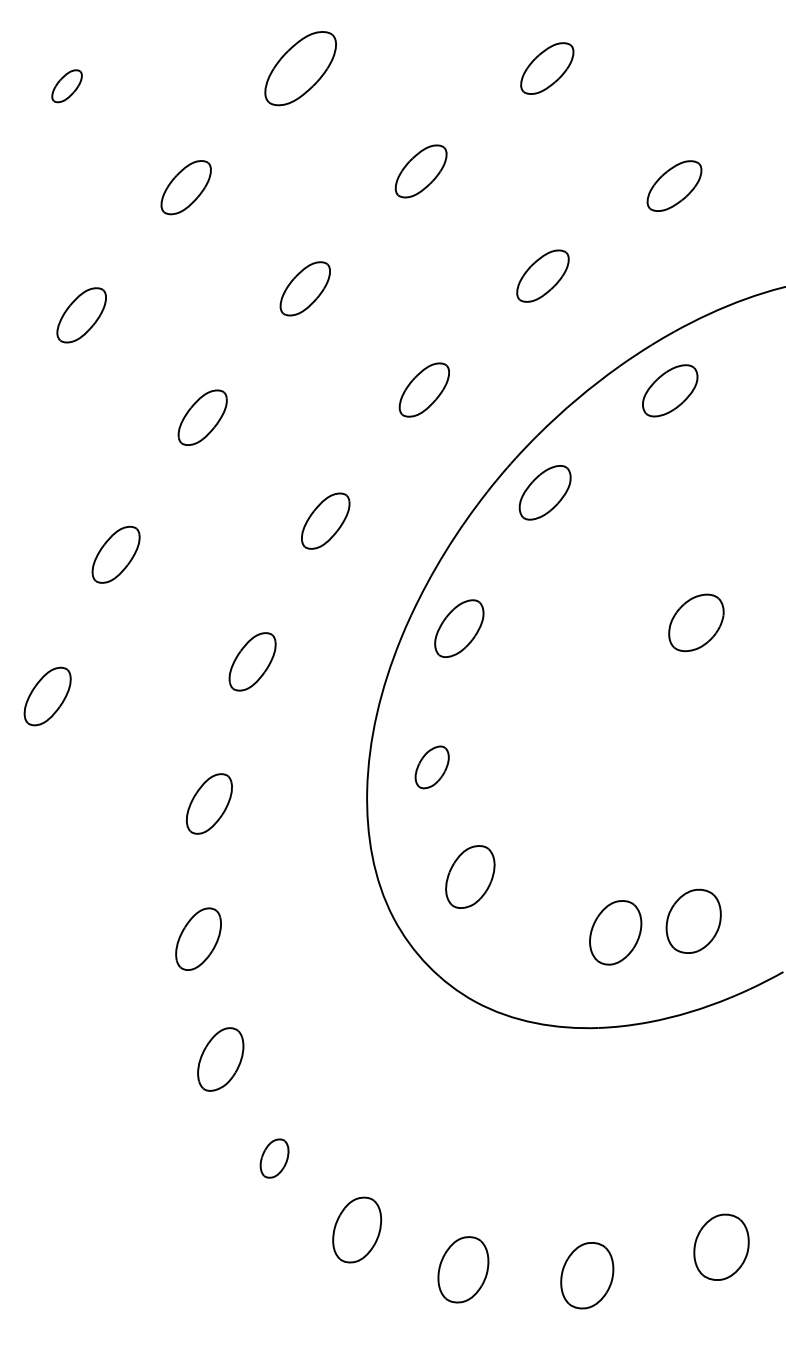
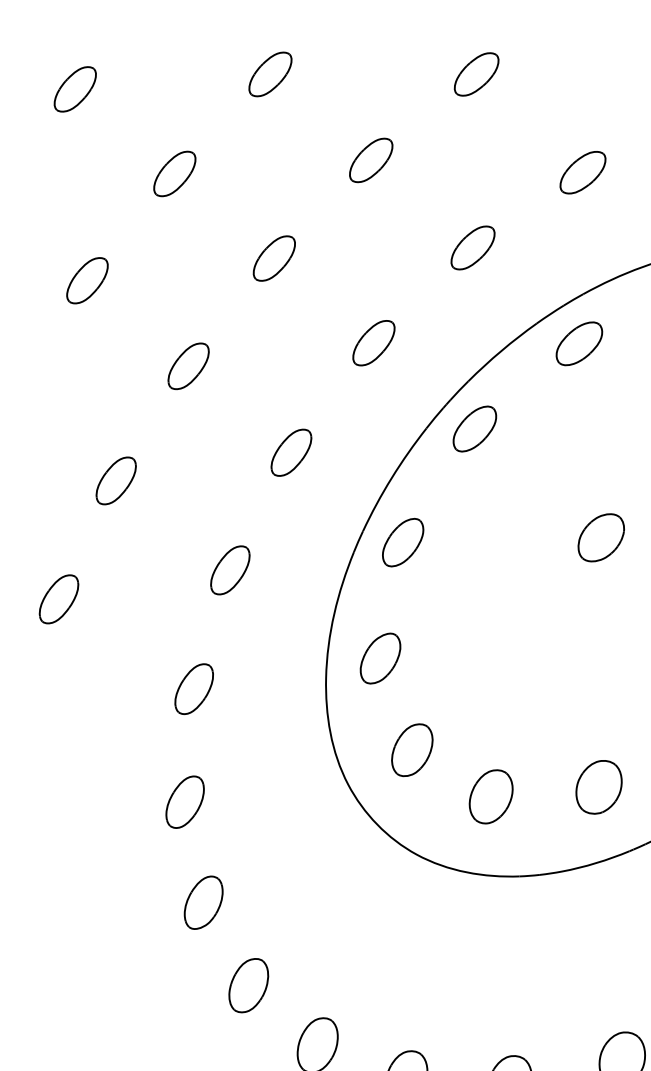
part: (300, 68) -> (270, 74), size x0.71
part: (66, 85) -> (74, 88), size x1.67
part: (431, 767) -> (379, 658), size x1.43
part: (615, 932) -> (491, 796), moved
part: (274, 1158) -> (248, 985), size x1.67

